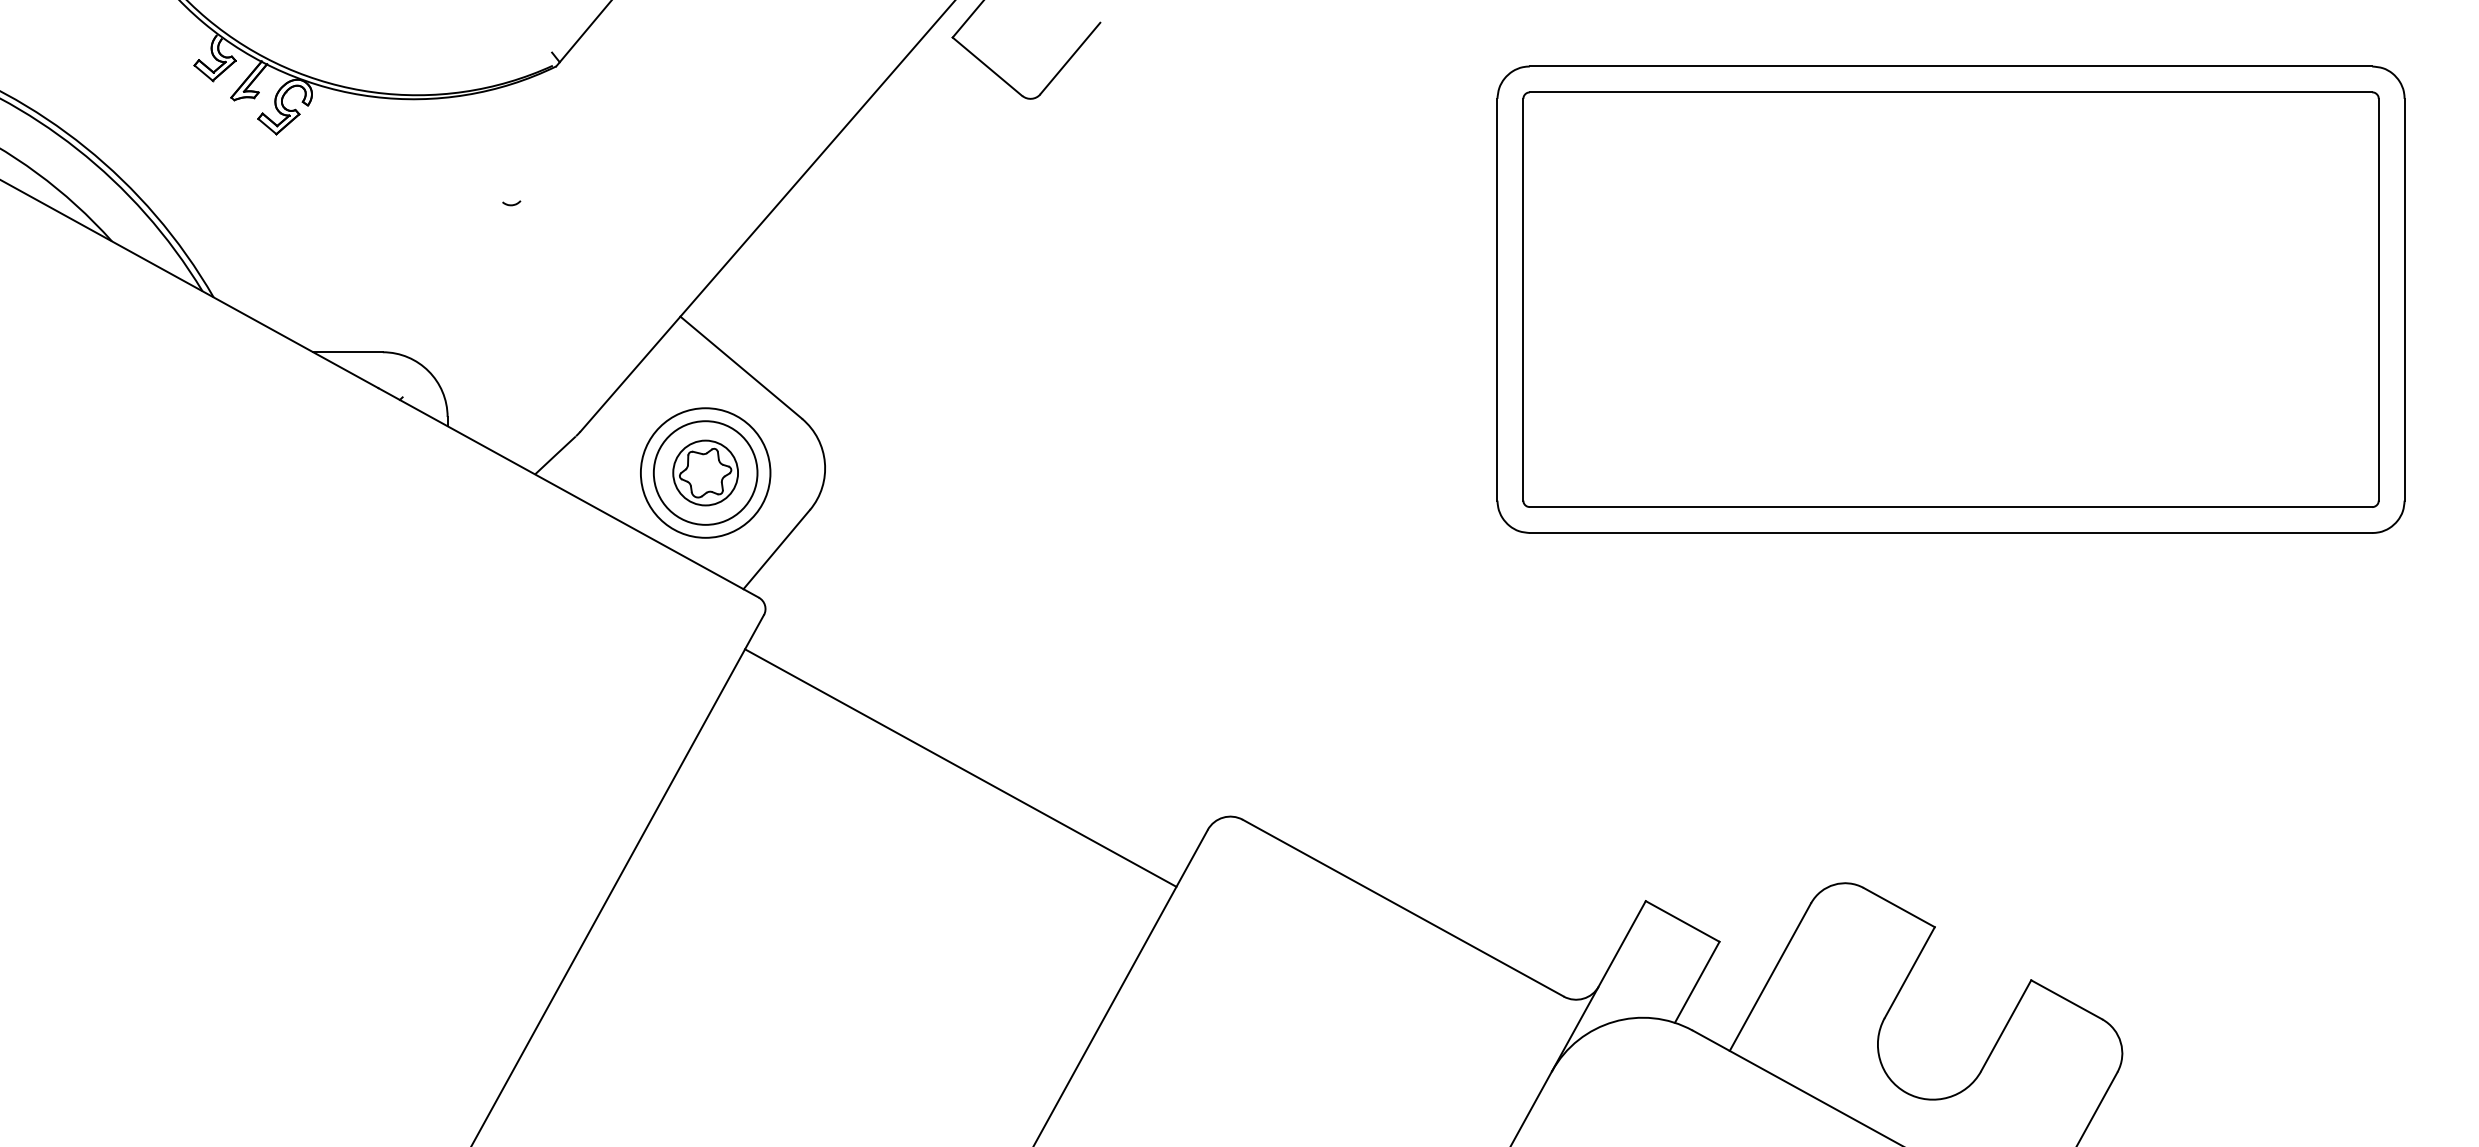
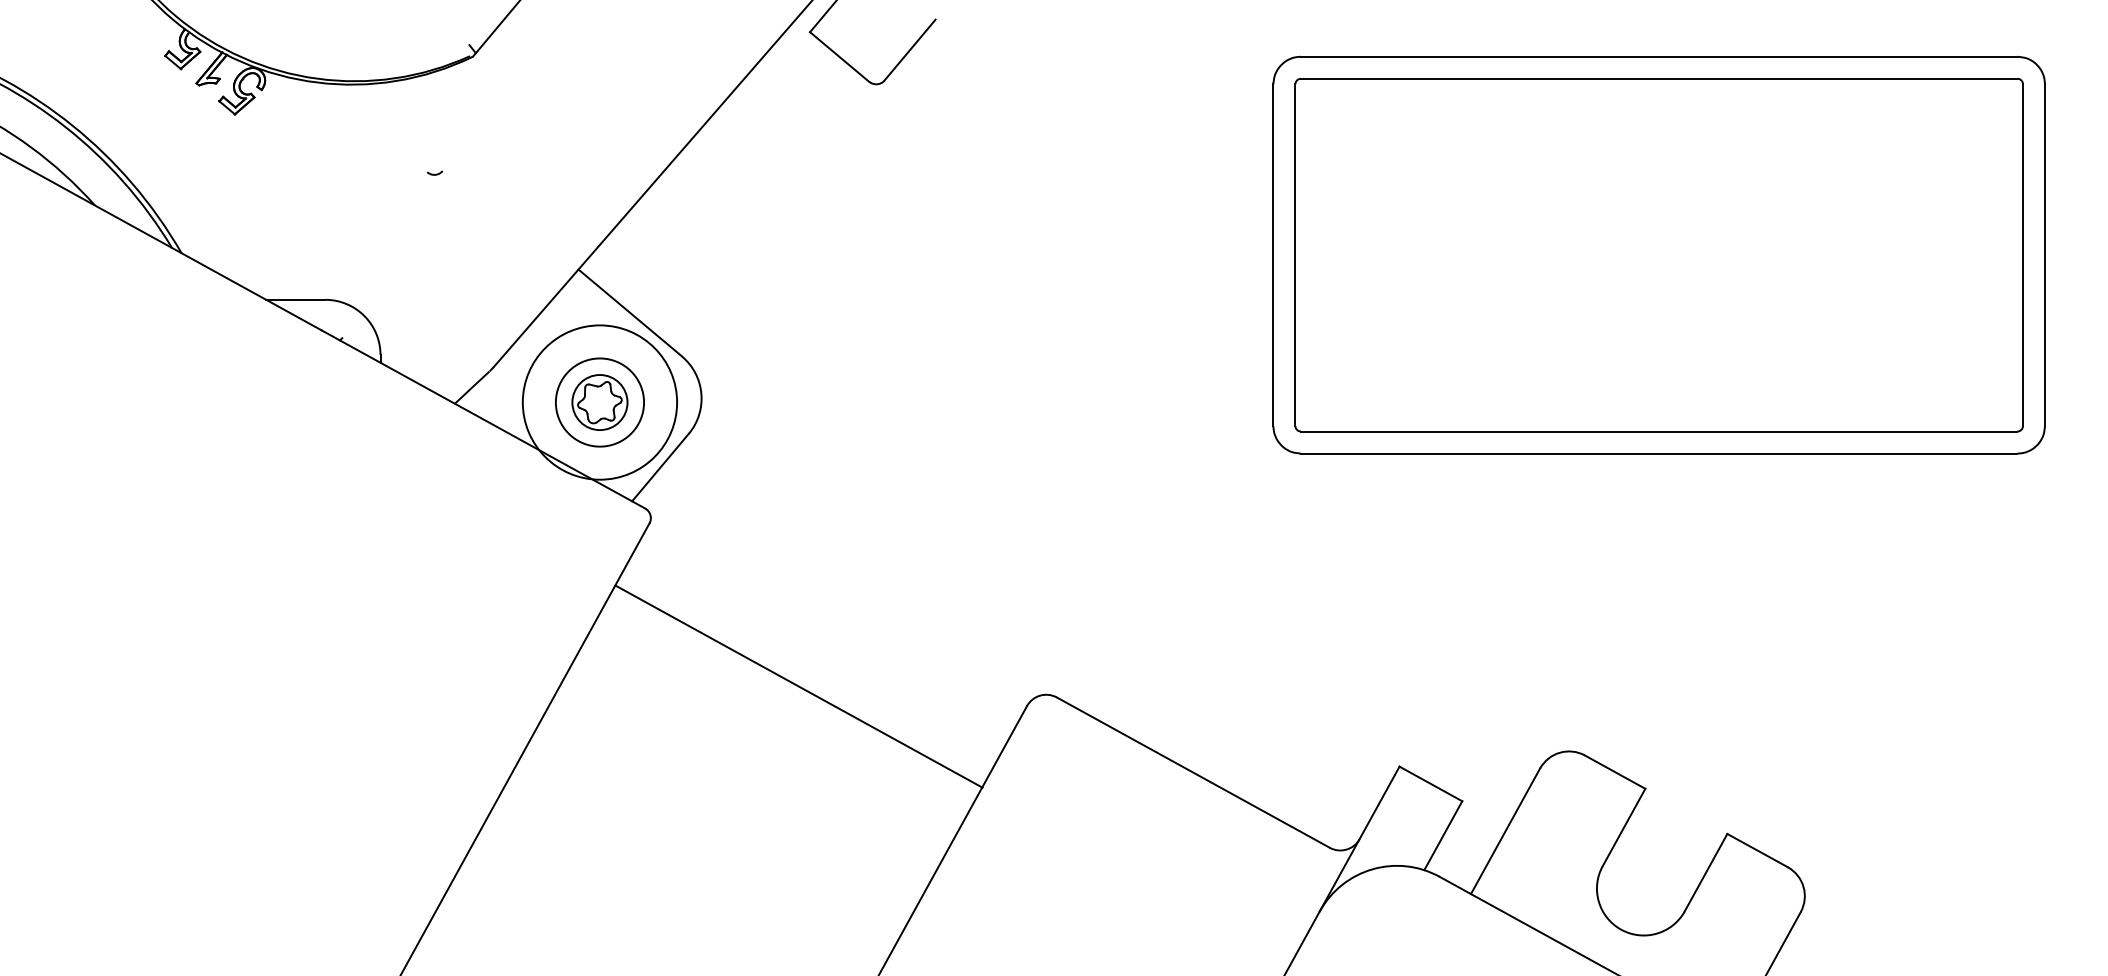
circle: (705, 472) -> (599, 402), size x1.4
line: (960, 767) -> (798, 686), moved

